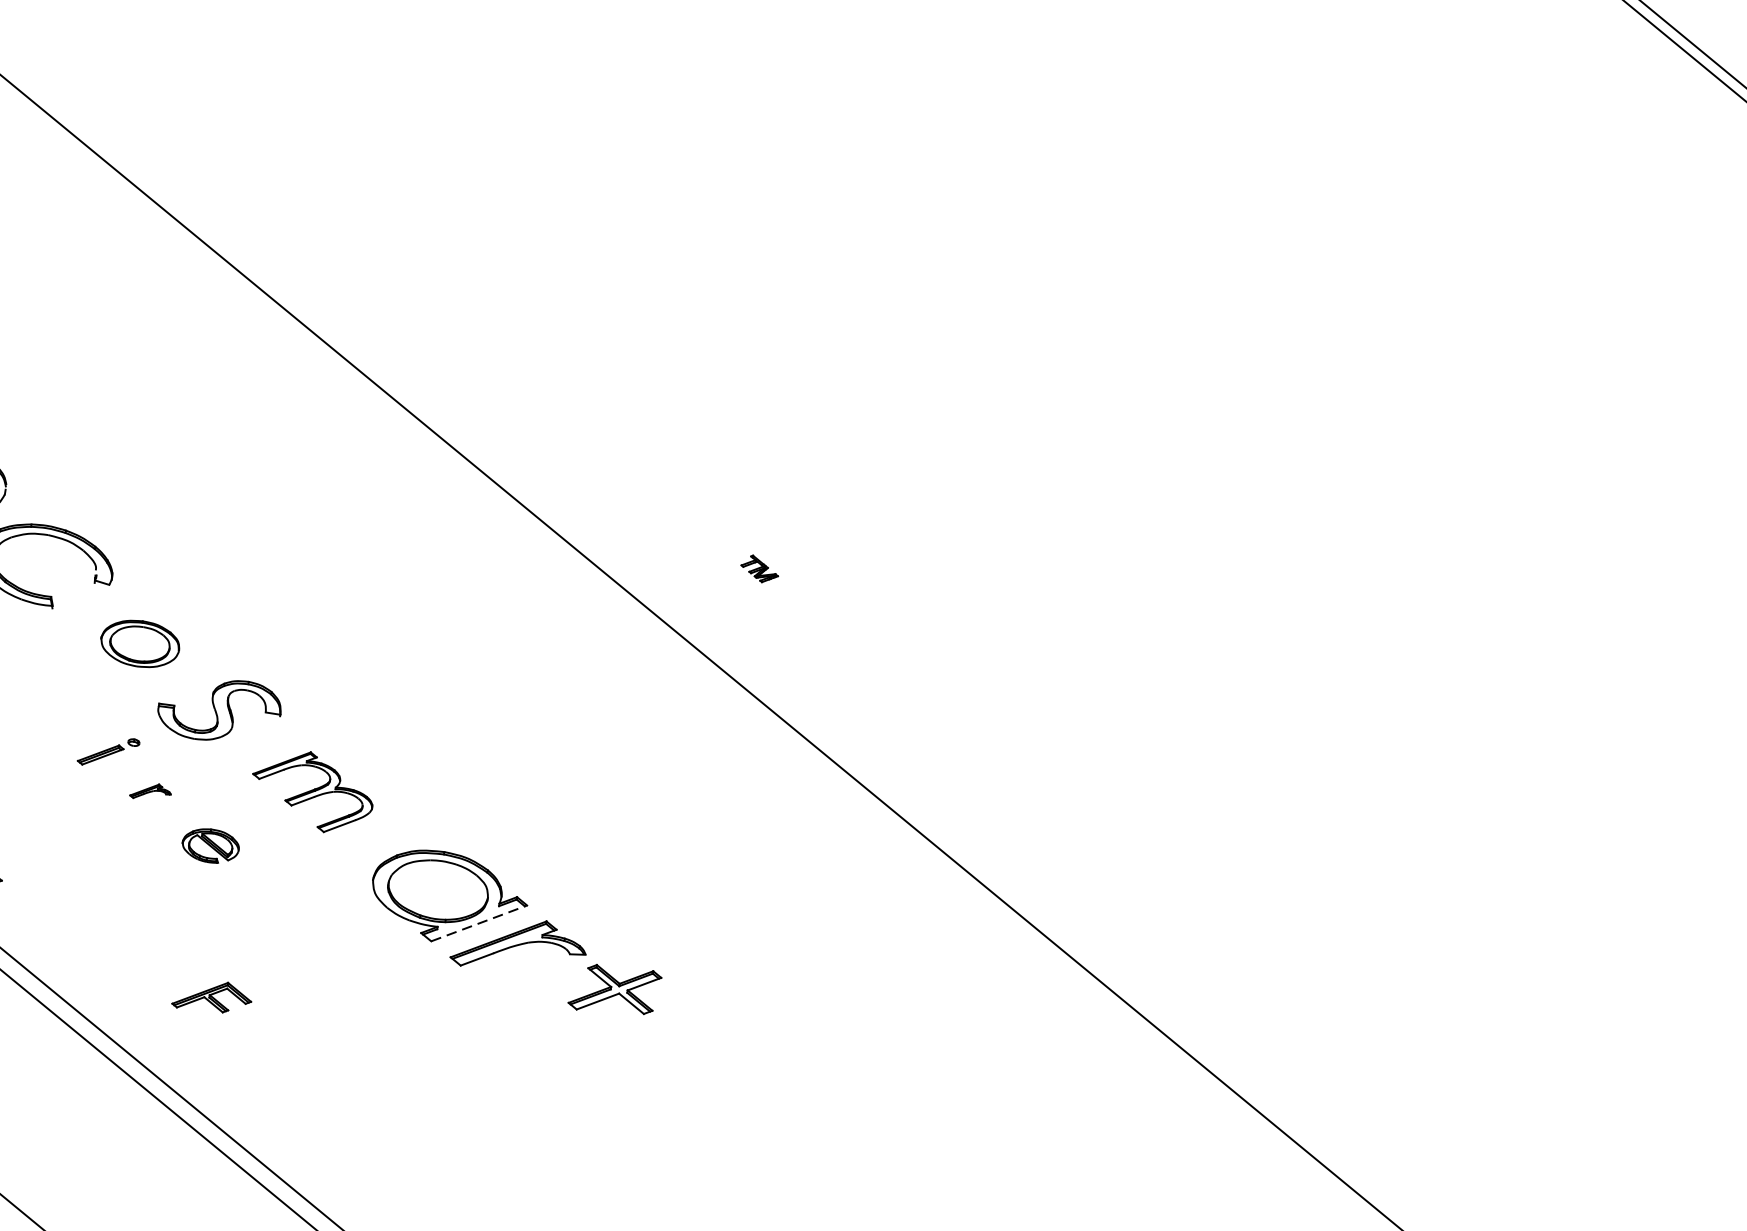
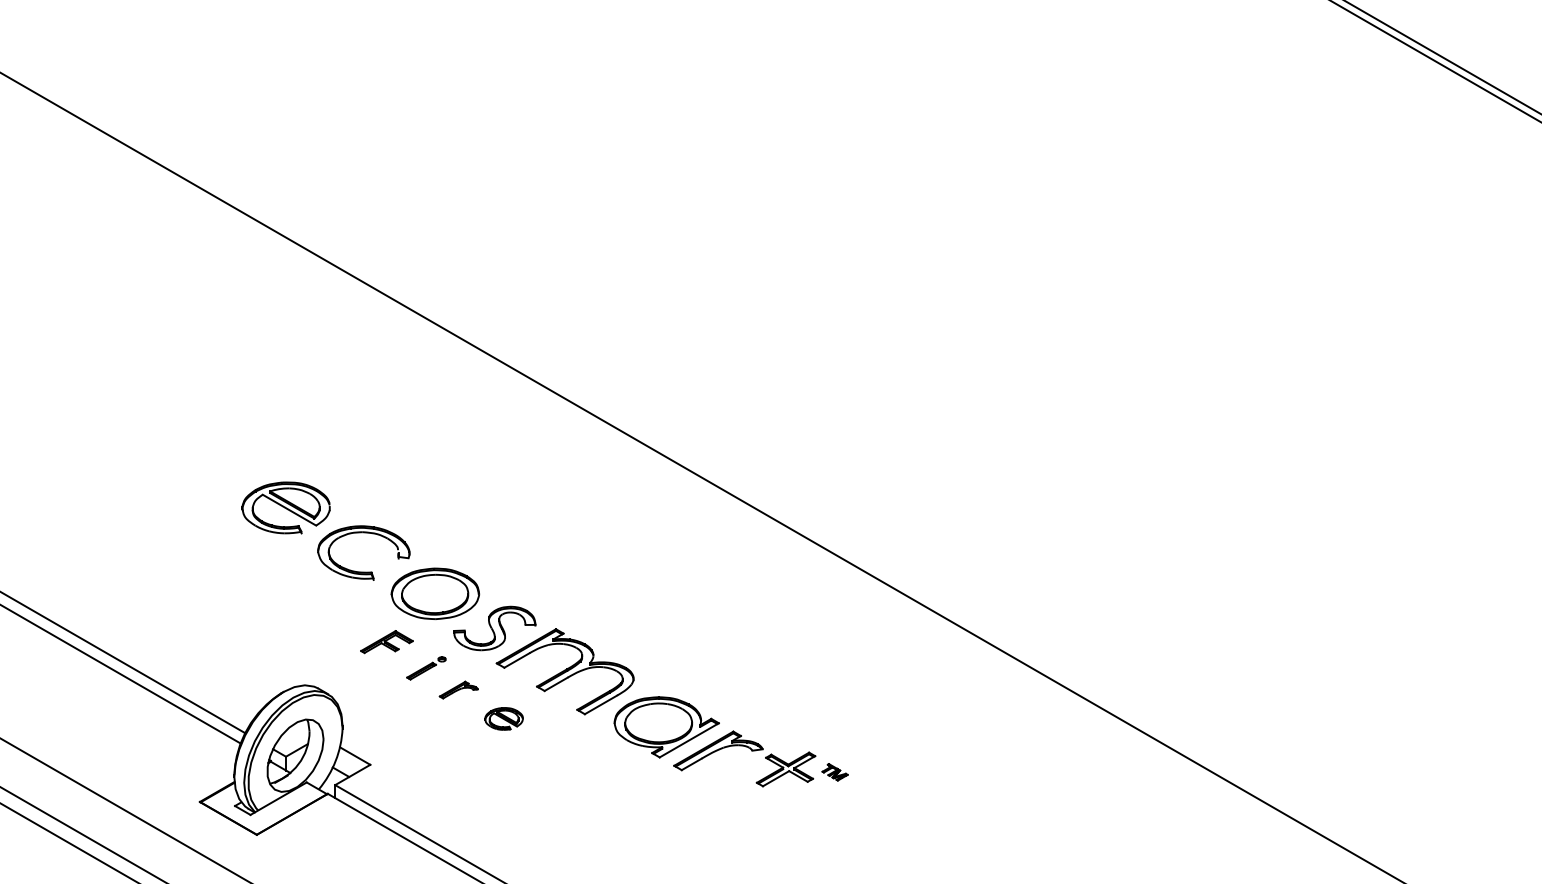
part: (759, 569) -> (834, 772), moved
part: (140, 643) -> (435, 593), size x1.67
part: (311, 790) -> (564, 671), size x1.67
part: (150, 791) -> (458, 689), size x1.43
line: (479, 923) -> (689, 740), dashed -> solid
part: (211, 997) -> (386, 642), moved

